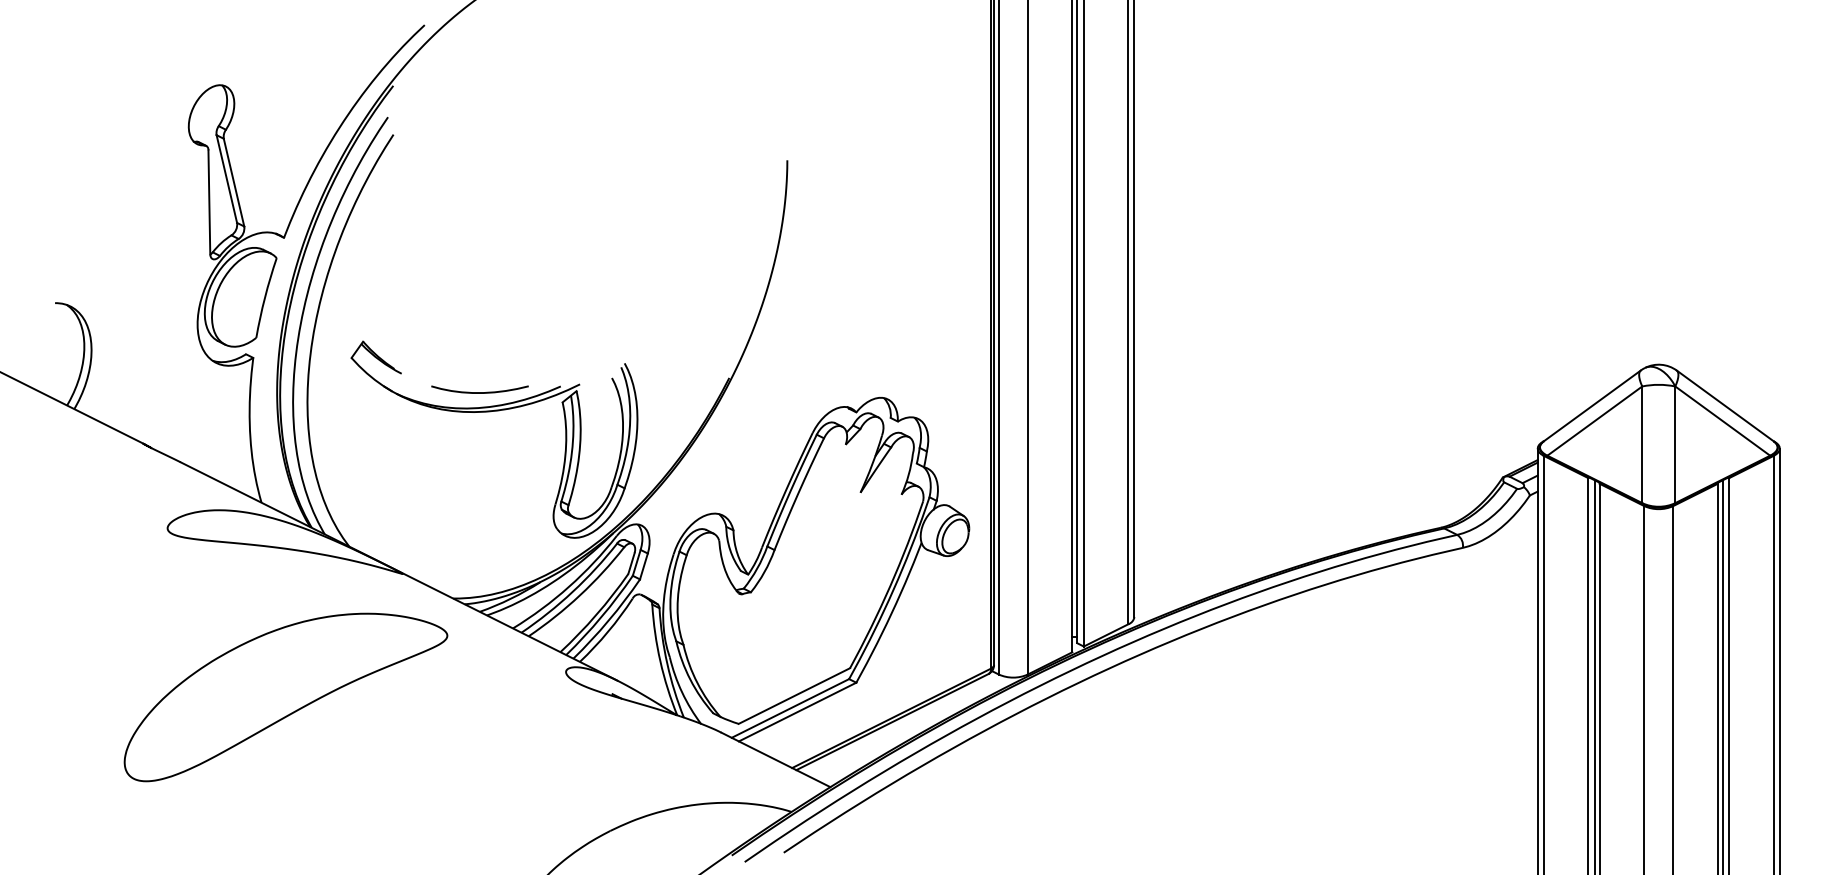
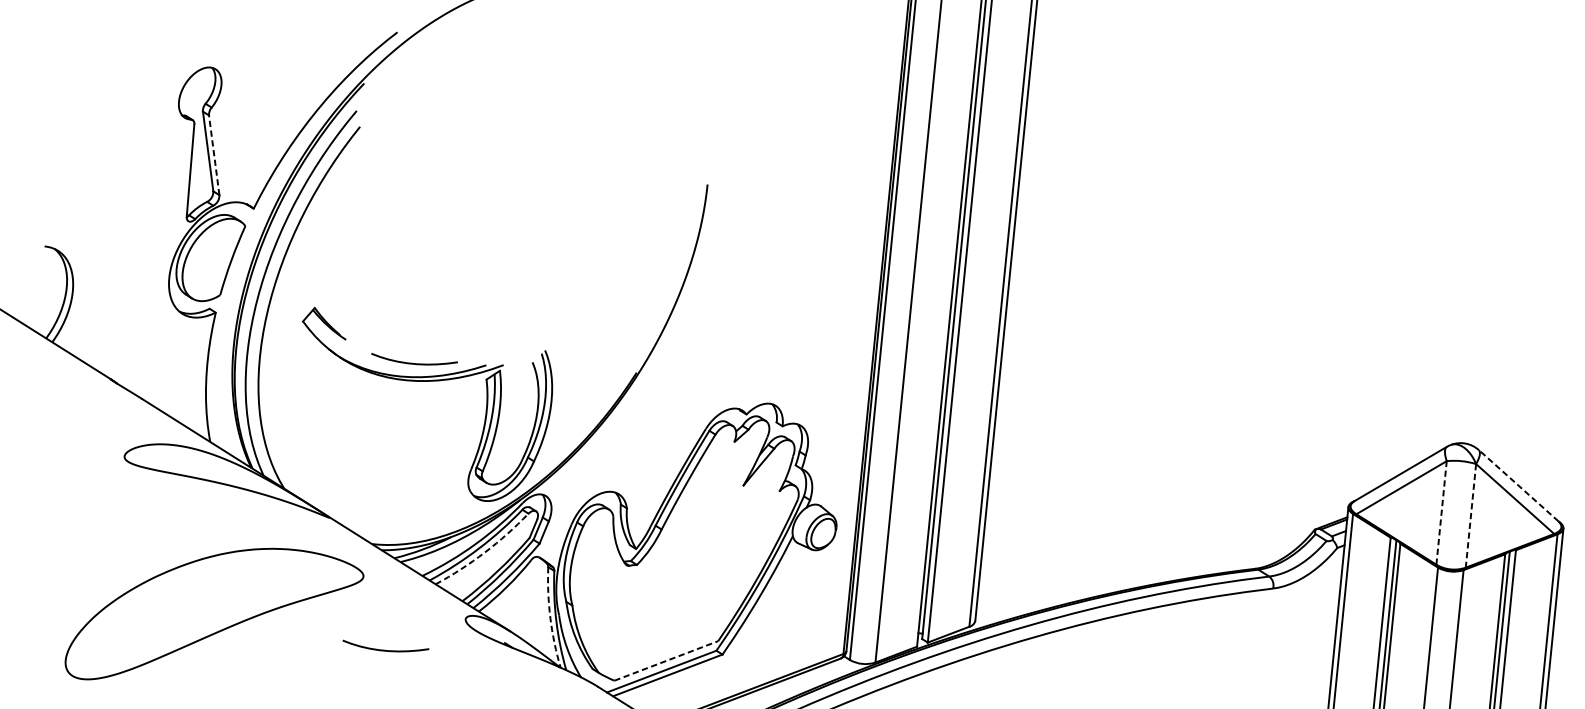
line: (233, 182) -> (213, 155), solid -> dashed
line: (1725, 405) -> (1519, 485), solid -> dashed
line: (1642, 444) -> (1441, 512), solid -> dashed
line: (1675, 445) -> (1471, 516), solid -> dashed
arc: (579, 595) -> (484, 552), solid -> dashed
arc: (660, 661) -> (550, 618), solid -> dashed
line: (794, 695) -> (666, 660), solid -> dashed
curve: (479, 715) -> (384, 650), added

